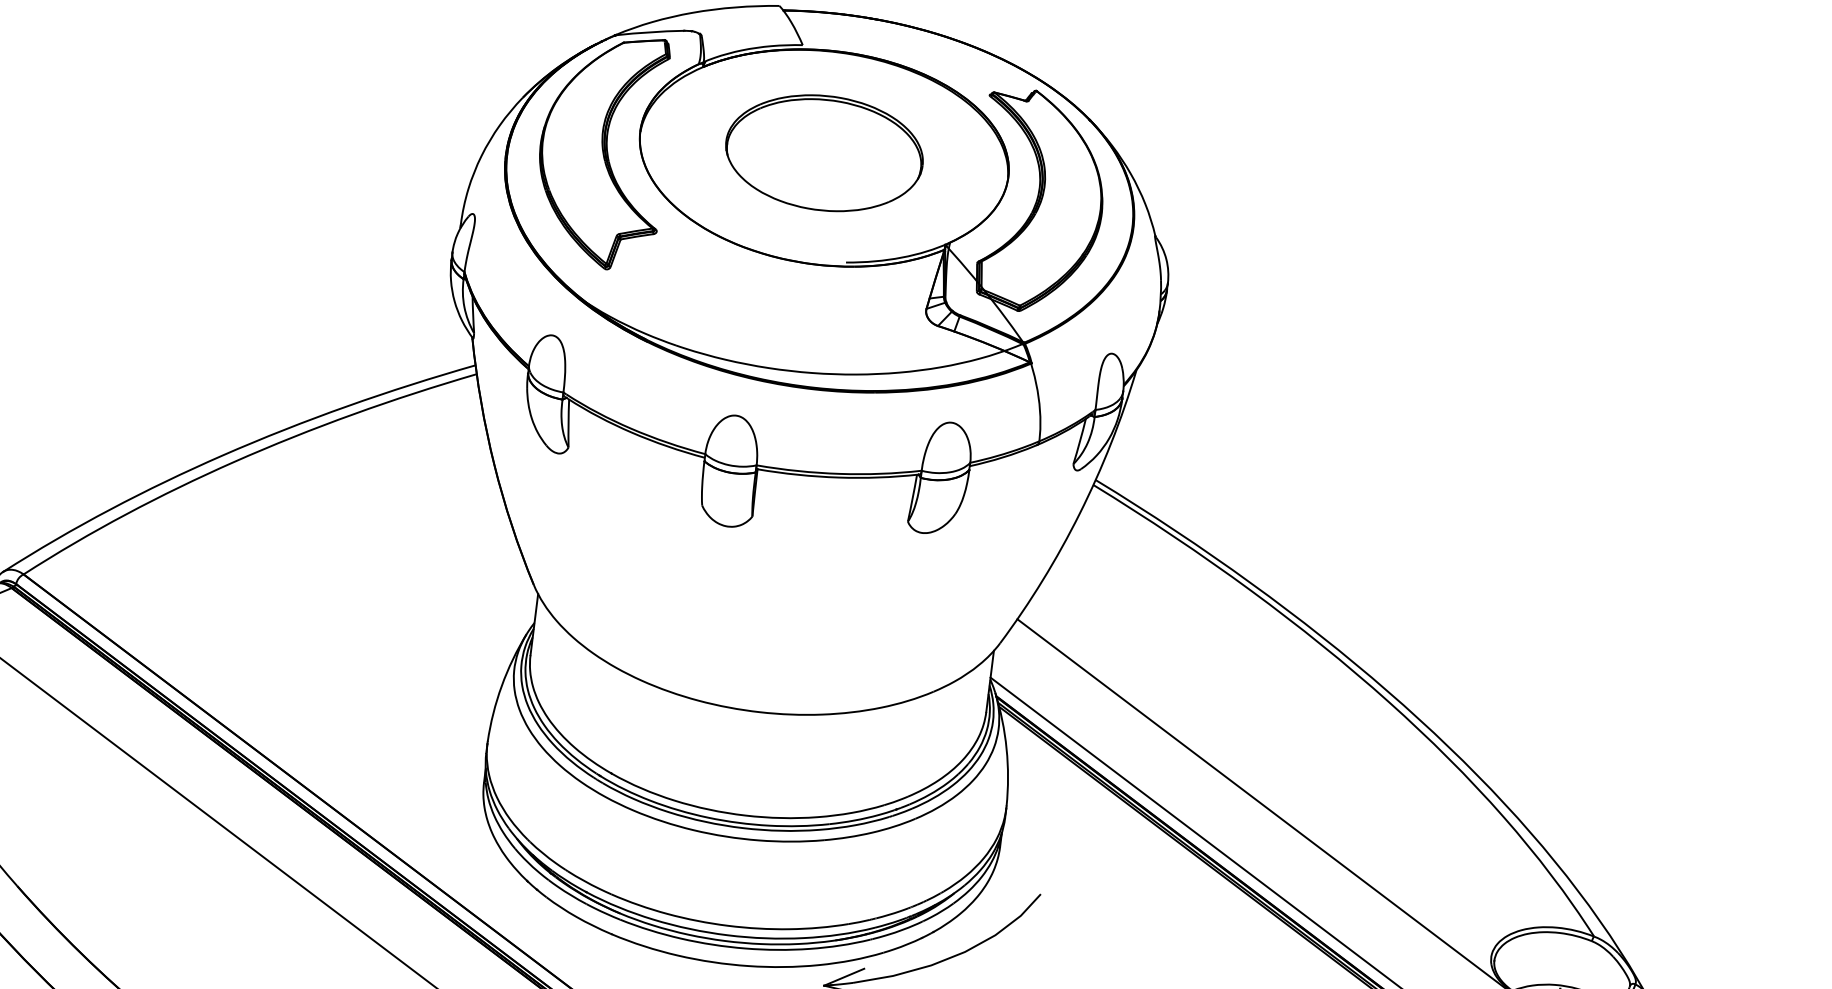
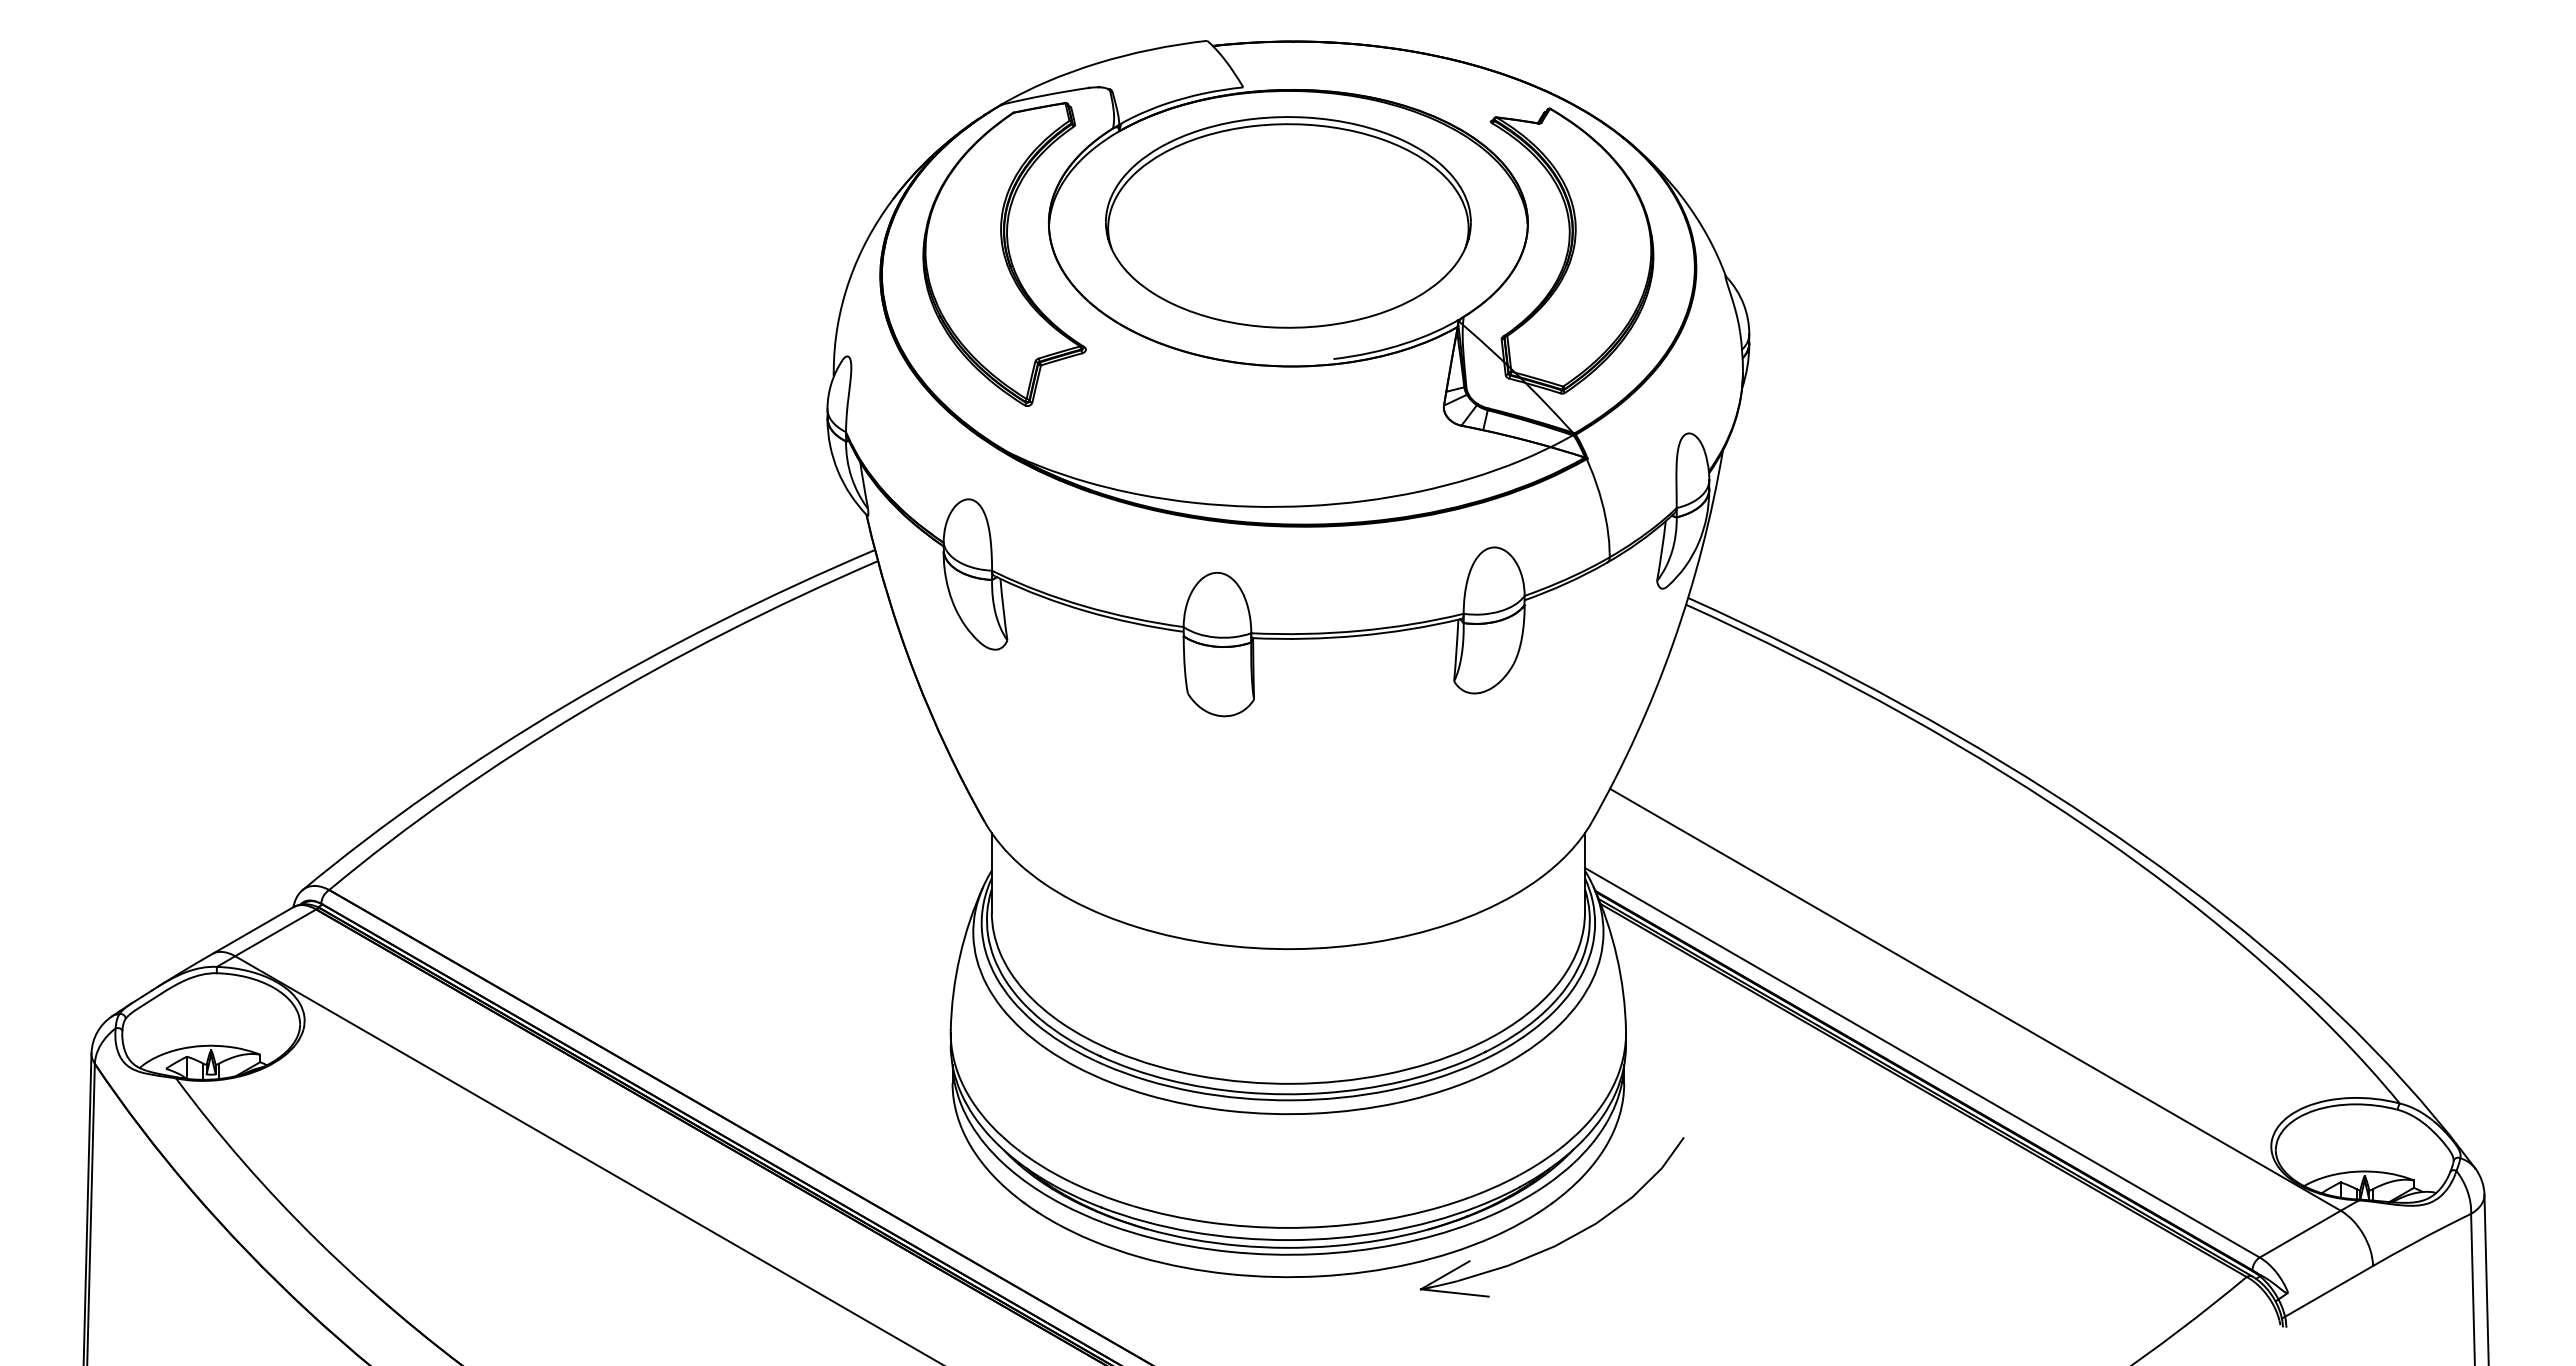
part: (824, 153) -> (1288, 222), size x1.43

